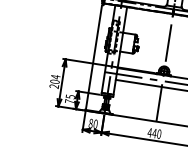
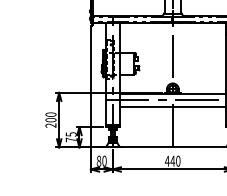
text: (55, 76) -> (50, 114), 204 -> 200

